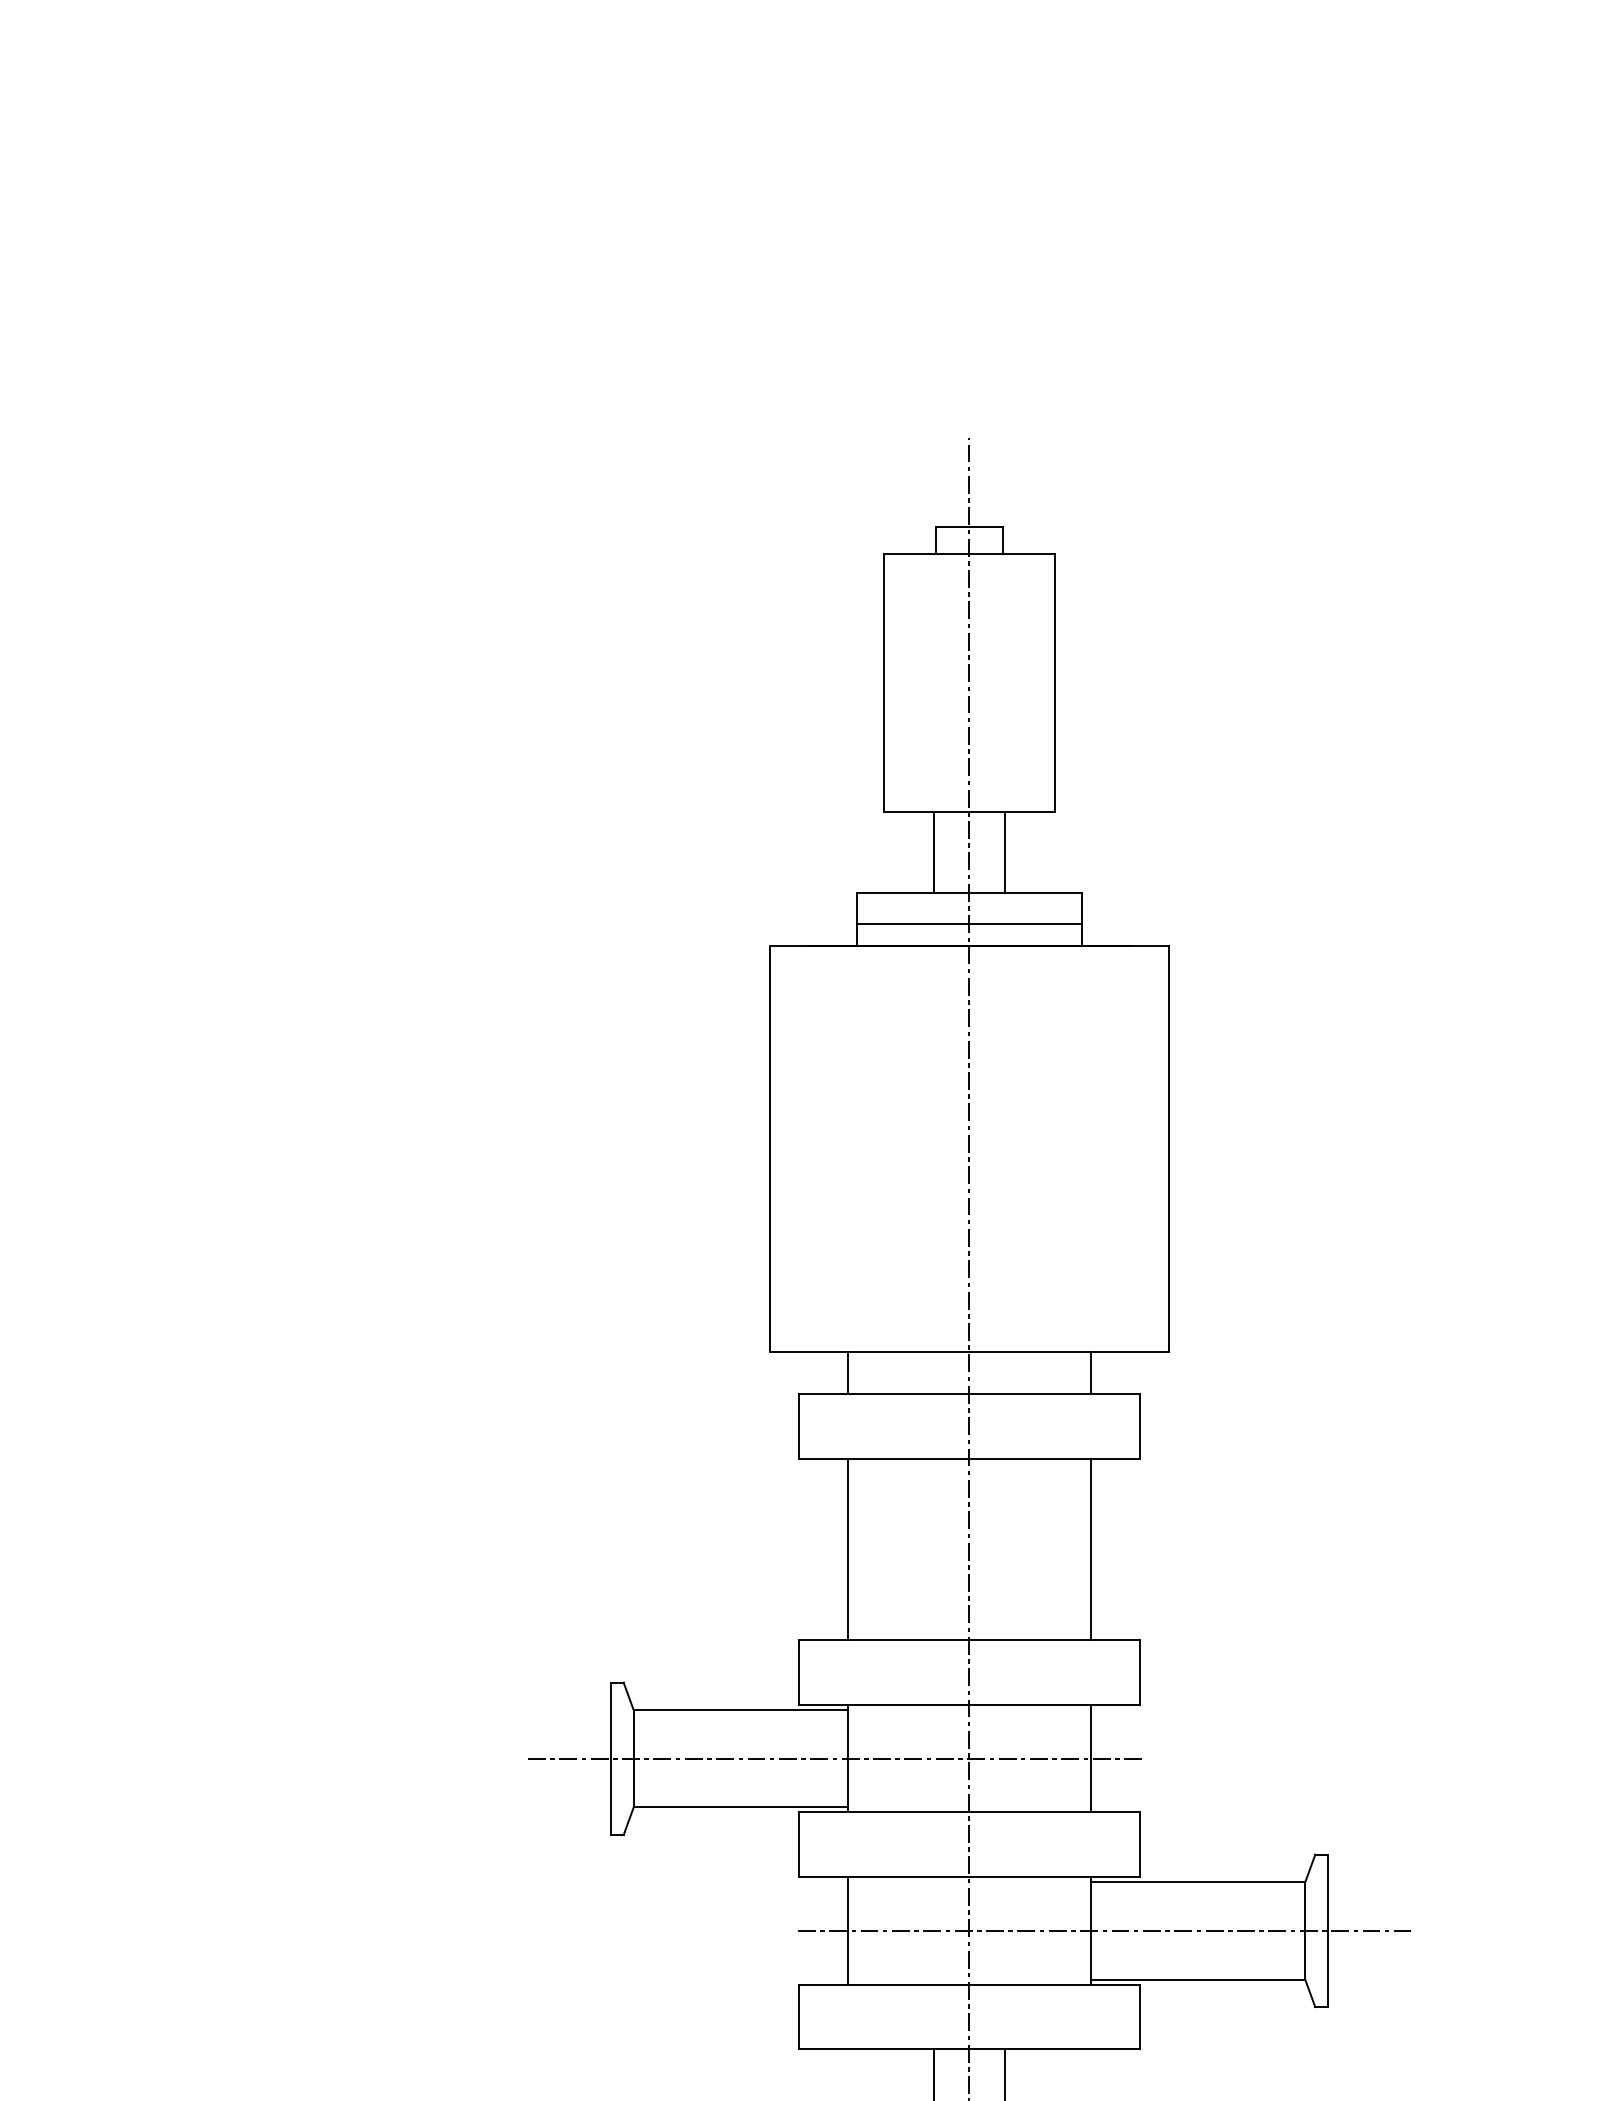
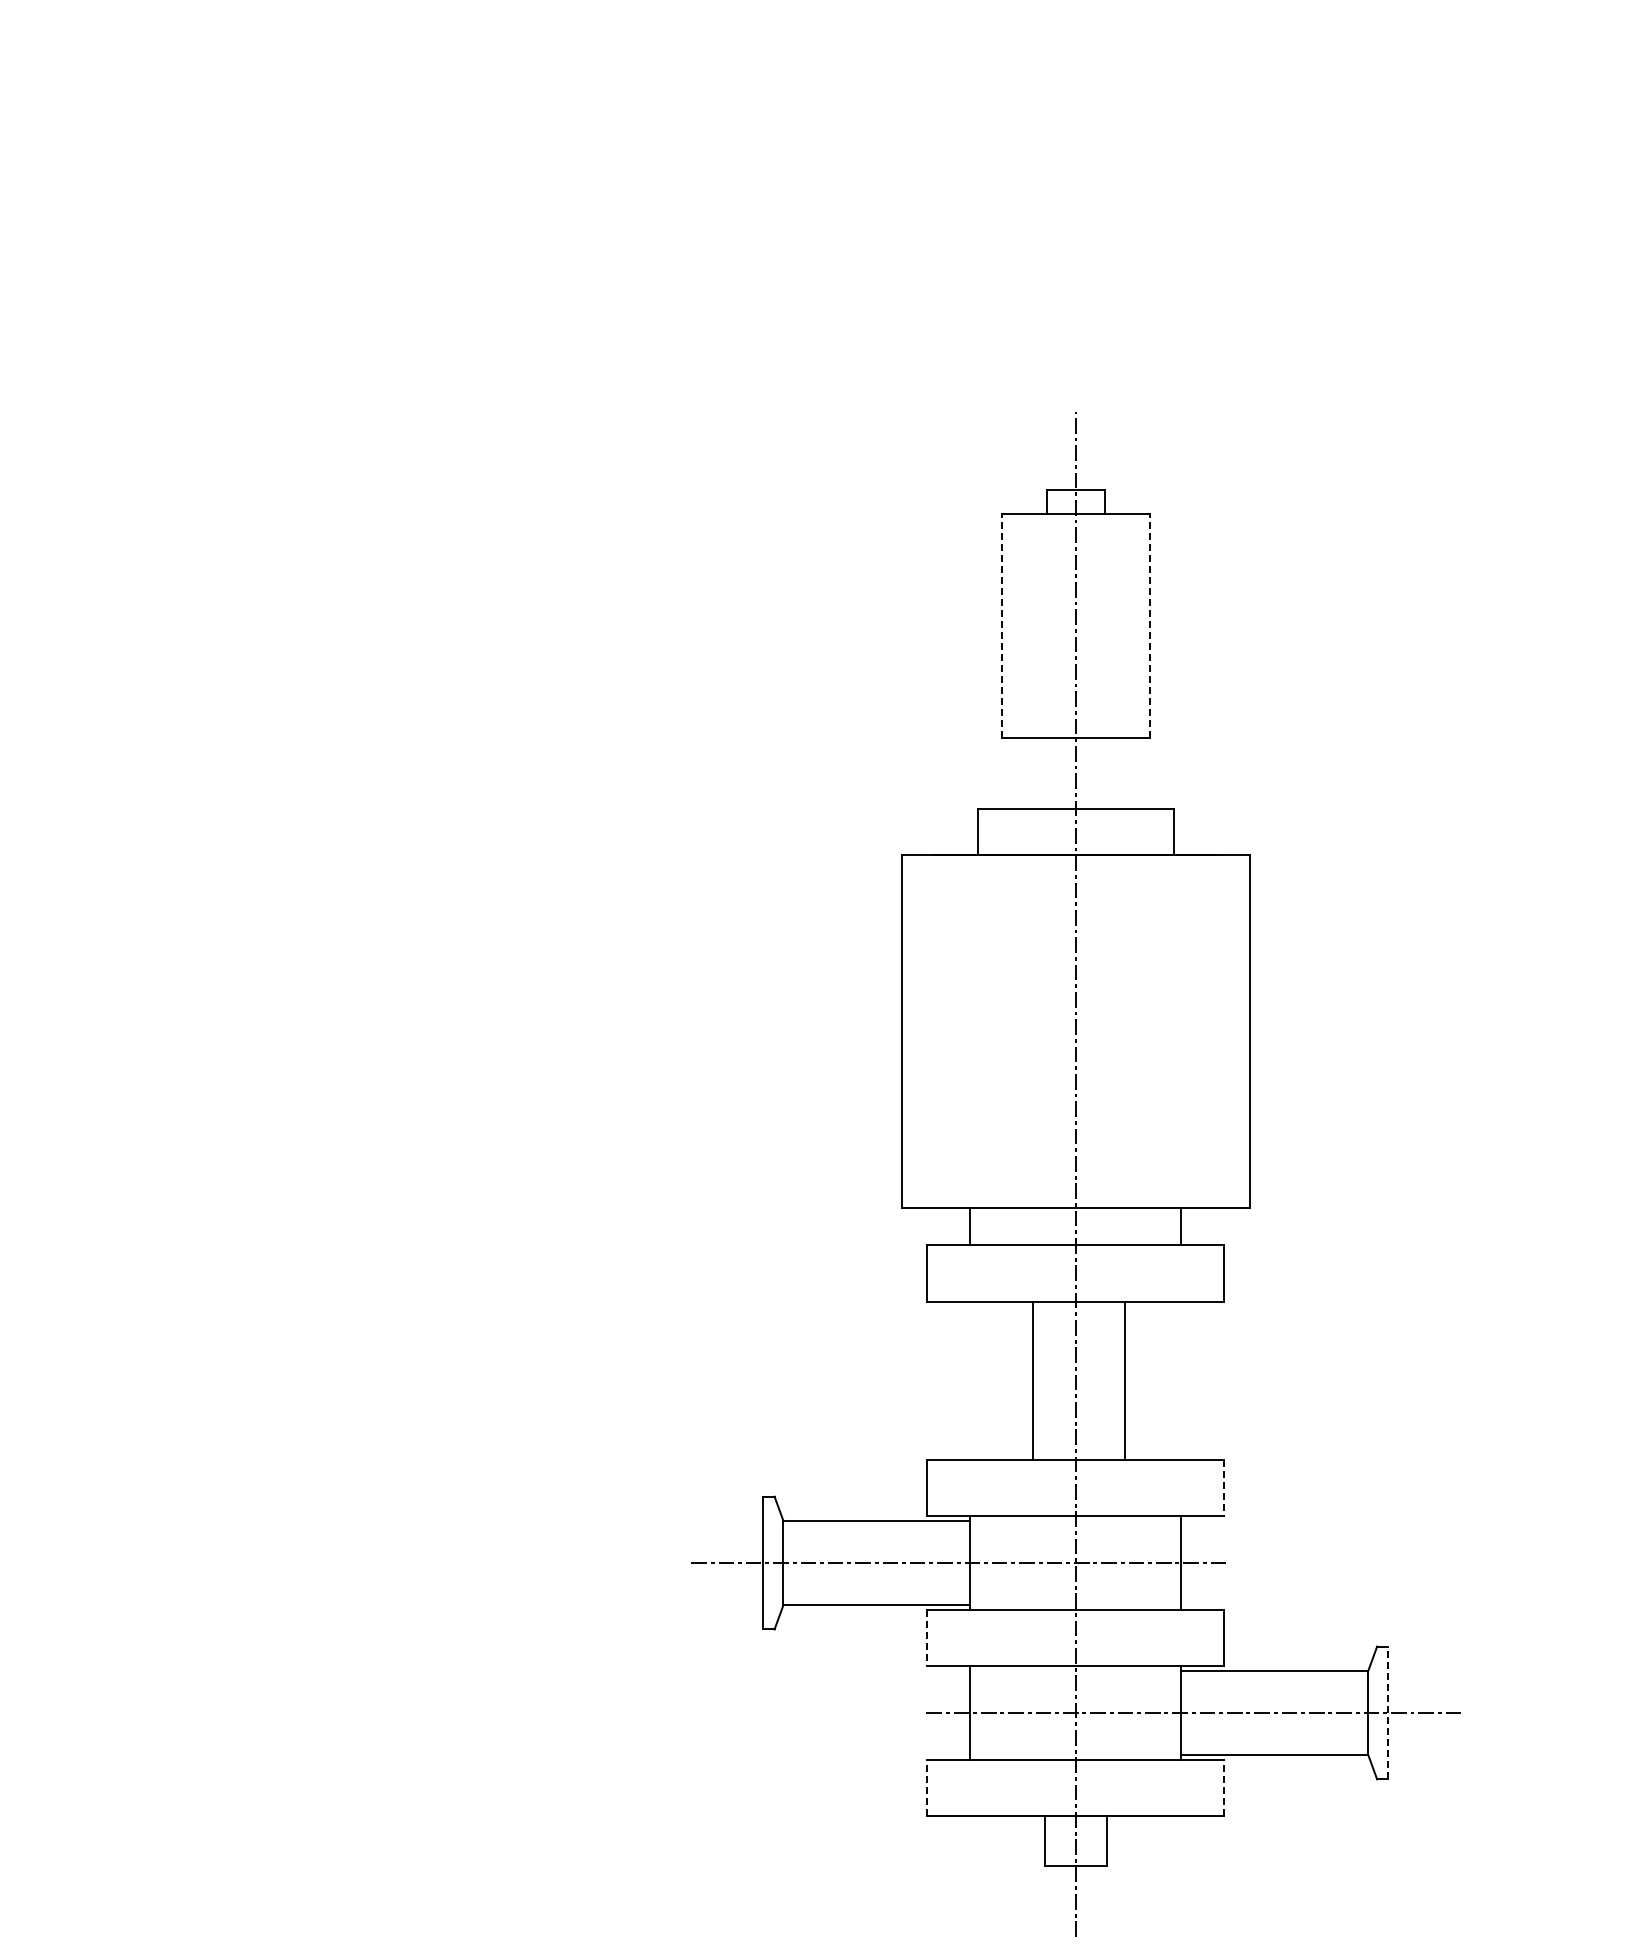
line: (884, 682) -> (1001, 625), solid -> dashed
line: (1055, 682) -> (1150, 625), solid -> dashed
line: (933, 852) -> (1044, 773), removed
line: (1005, 852) -> (1107, 773), removed
line: (969, 923) -> (1075, 835), removed
line: (848, 1549) -> (1033, 1380), moved
line: (1090, 1549) -> (1125, 1380), moved
line: (1140, 1673) -> (1224, 1488), solid -> dashed
line: (799, 1845) -> (927, 1638), solid -> dashed
line: (1328, 1930) -> (1388, 1712), solid -> dashed
line: (799, 2016) -> (927, 1787), solid -> dashed
line: (1140, 2016) -> (1224, 1787), solid -> dashed

